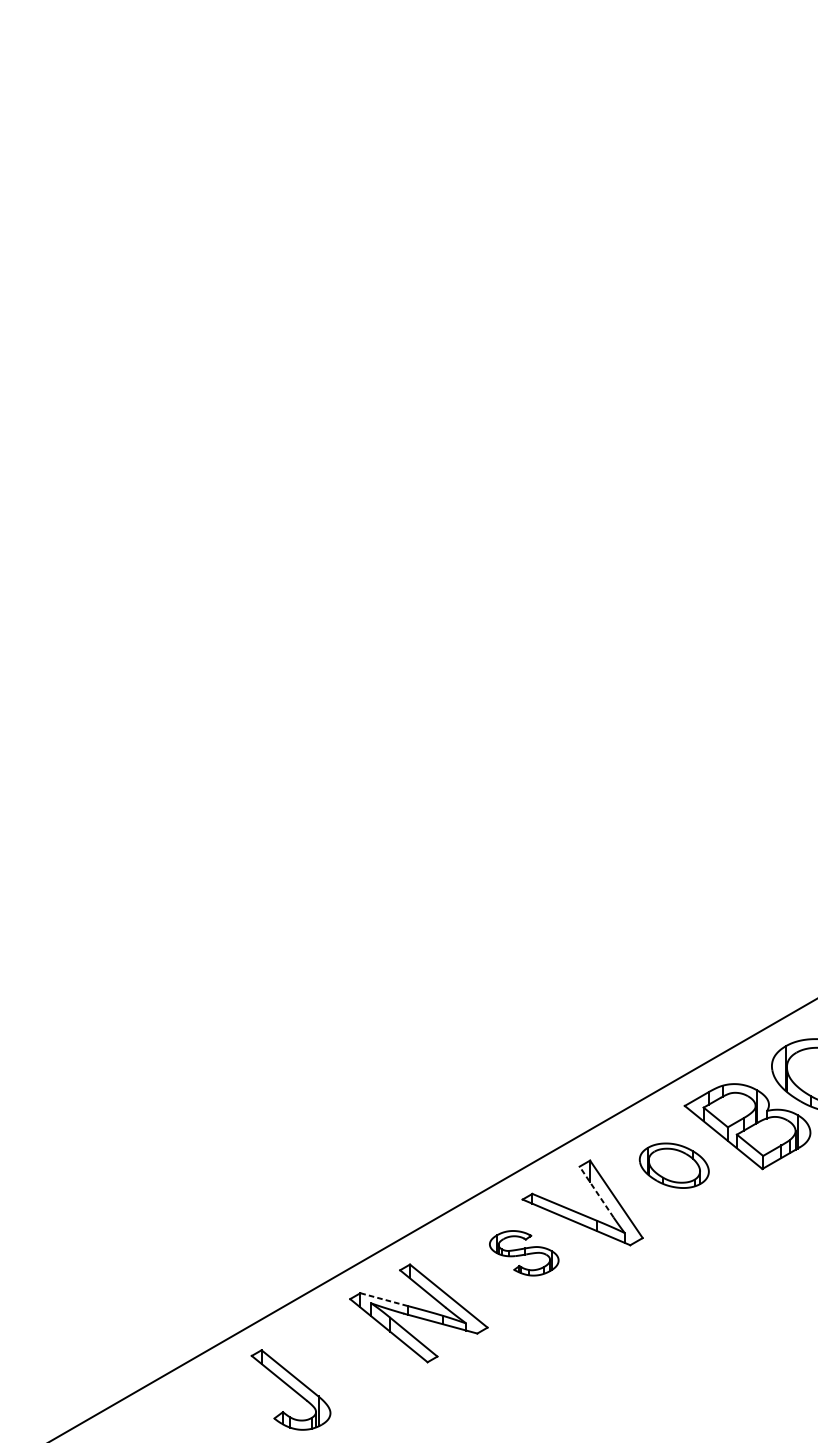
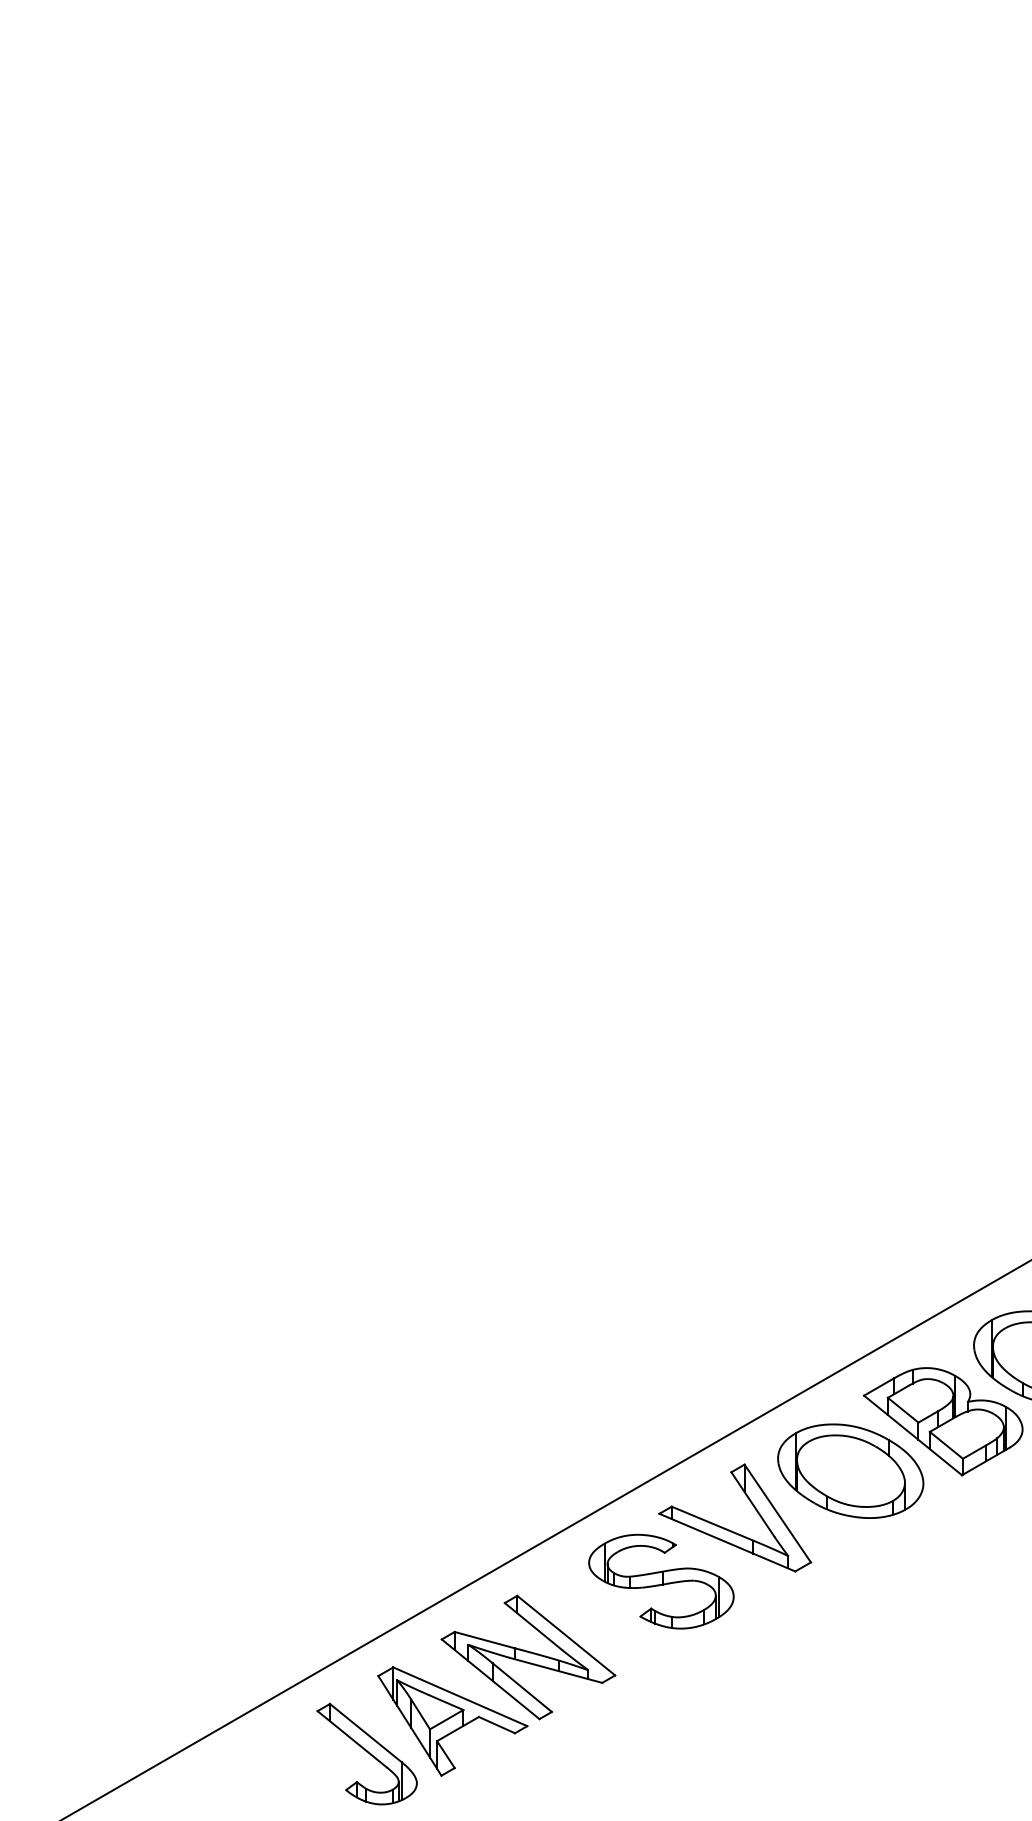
part: (674, 1165) -> (850, 1470), size x1.67
line: (596, 1192) -> (752, 1504), dashed -> solid
part: (524, 1253) -> (661, 1581), size x1.67
line: (384, 1299) -> (485, 1640), dashed -> solid
part: (358, 1364) -> (452, 1721), added

